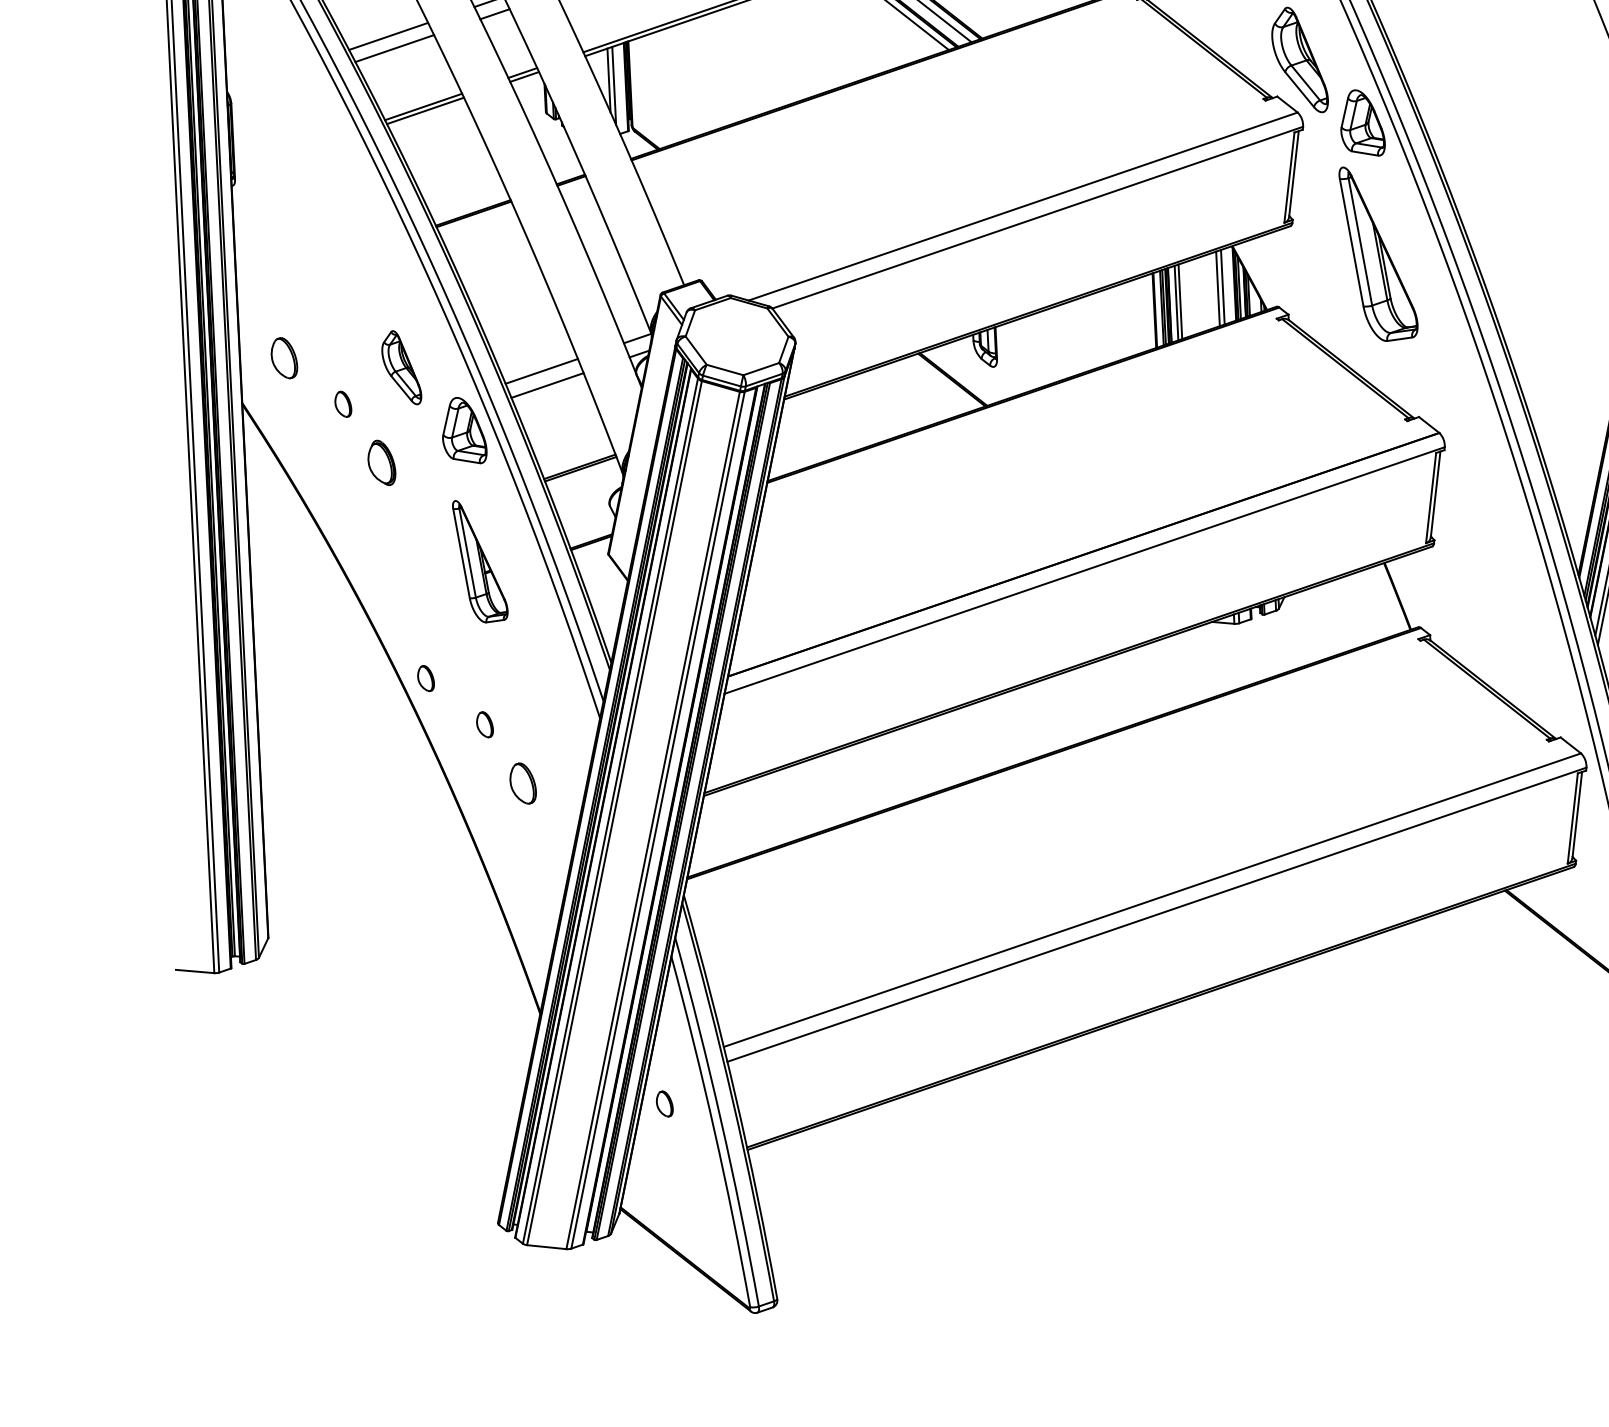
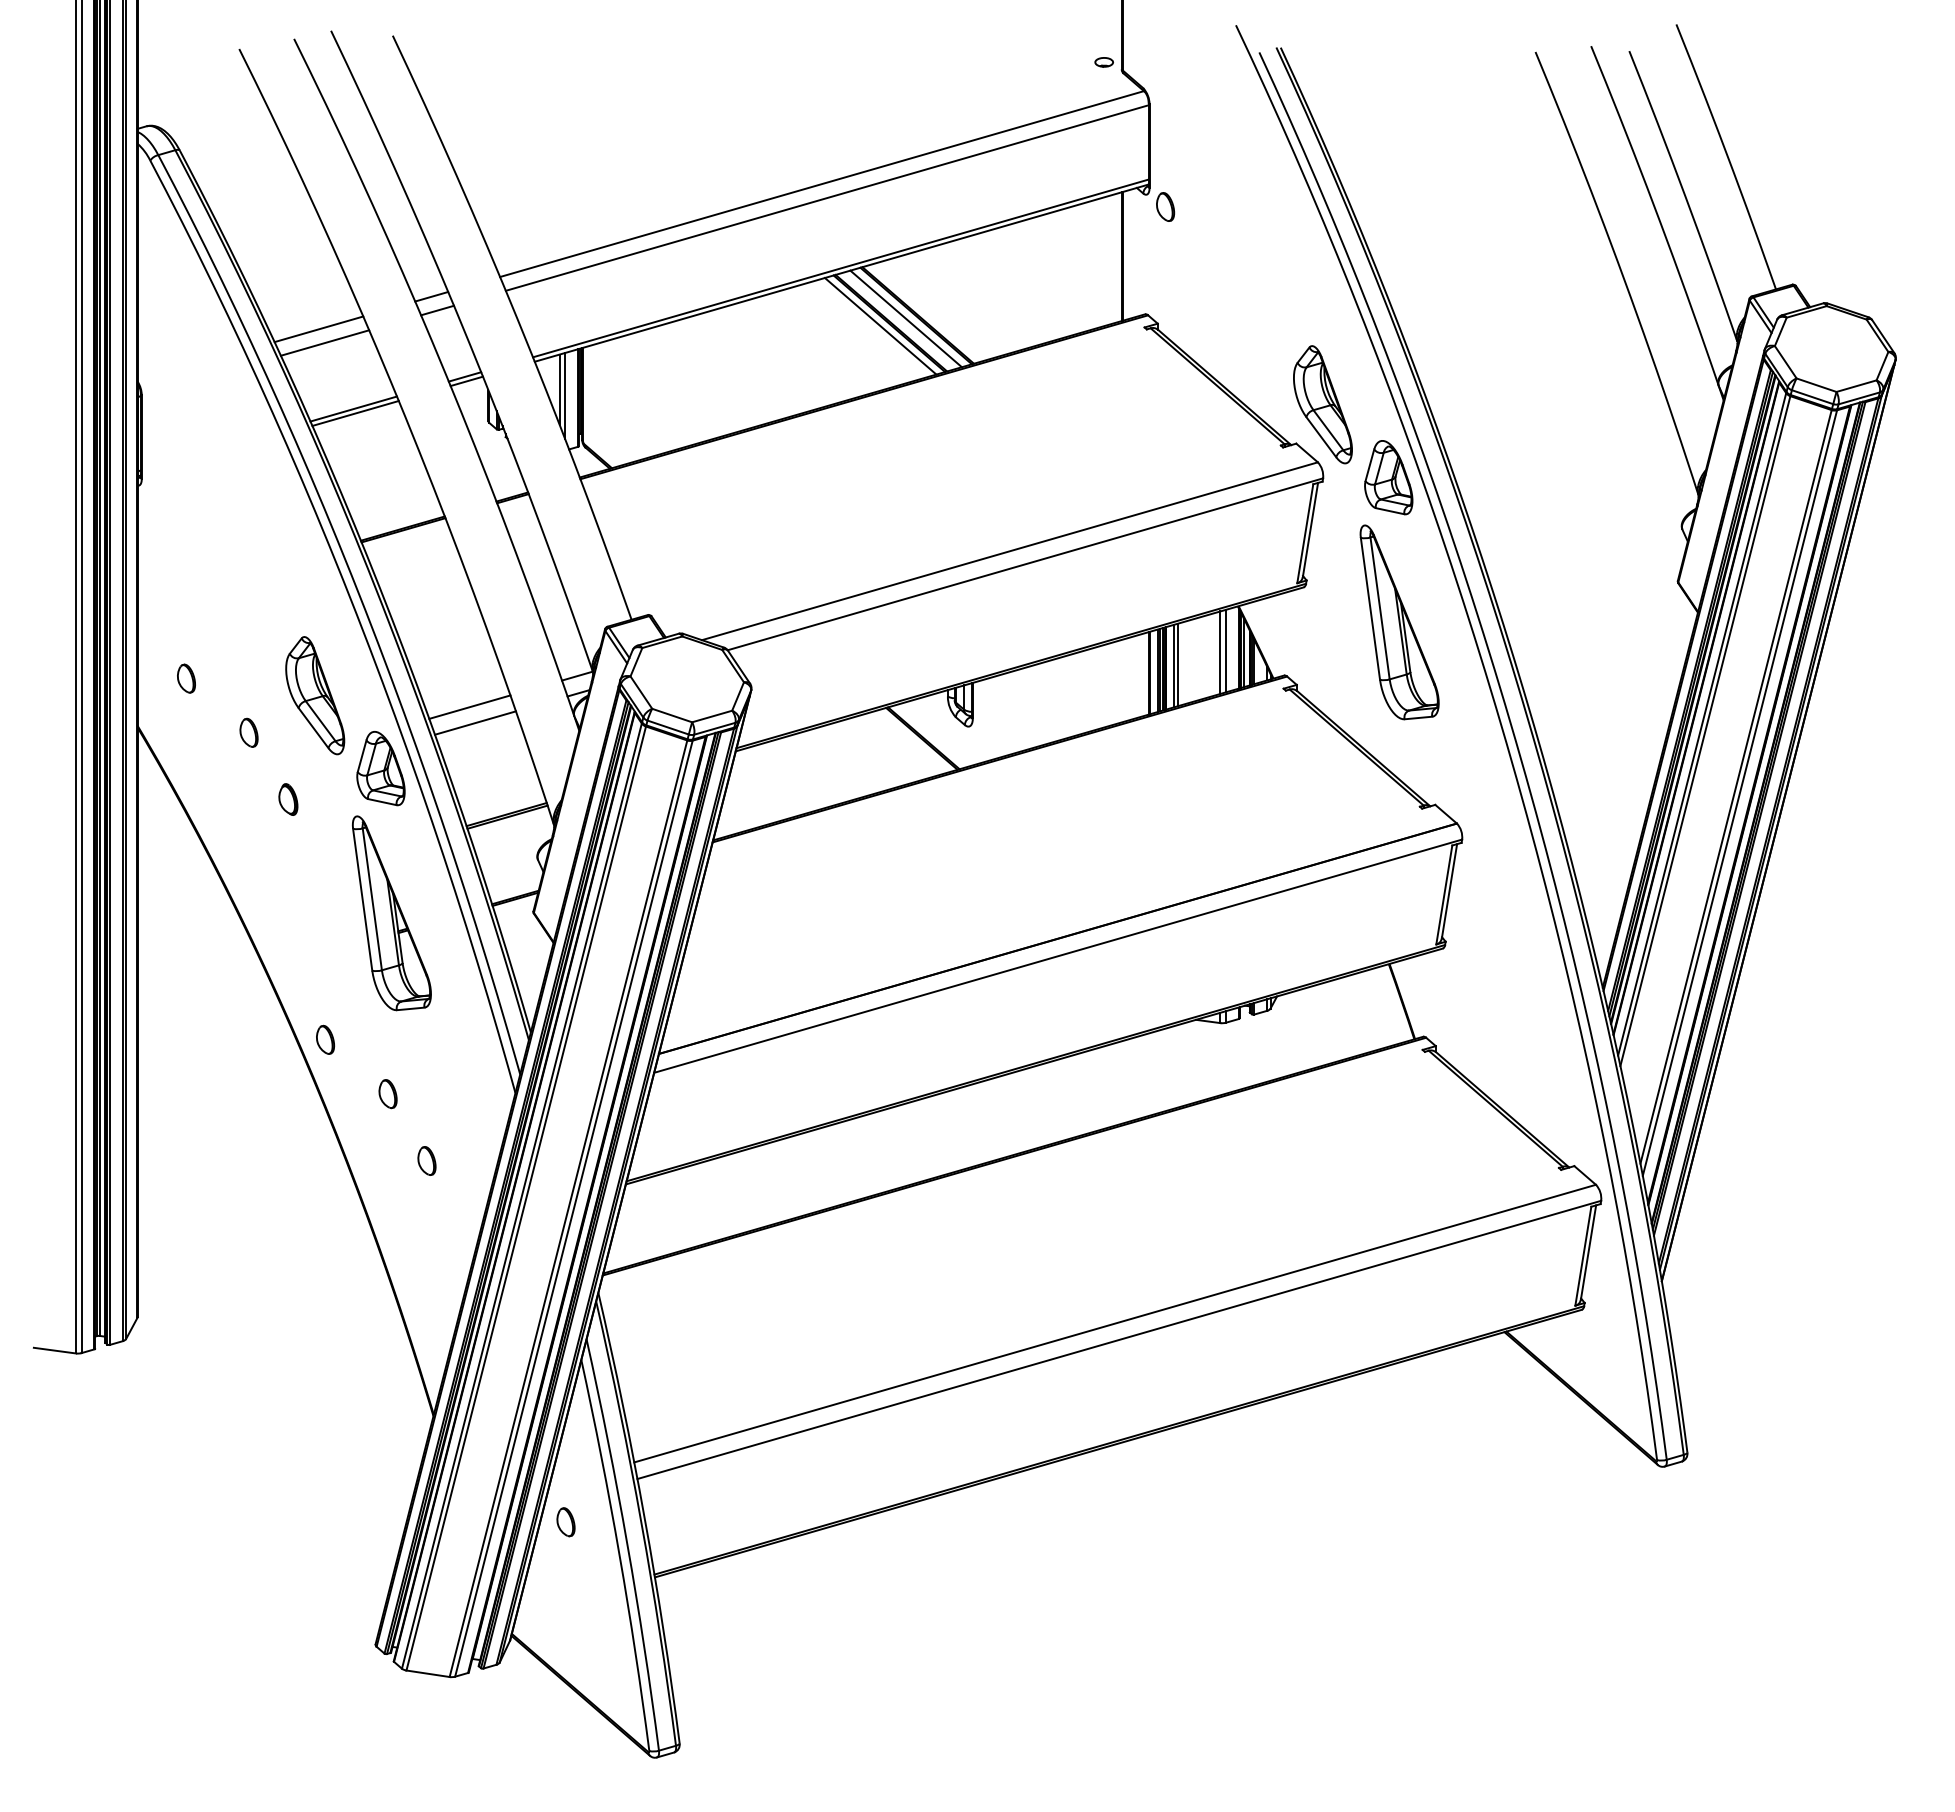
part: (284, 357) -> (186, 678), size x0.62
part: (401, 367) -> (315, 695), size x1.43
part: (381, 462) -> (288, 799), size x0.62
part: (480, 561) -> (391, 913), size x1.43
part: (522, 783) -> (426, 1160), size x0.62

